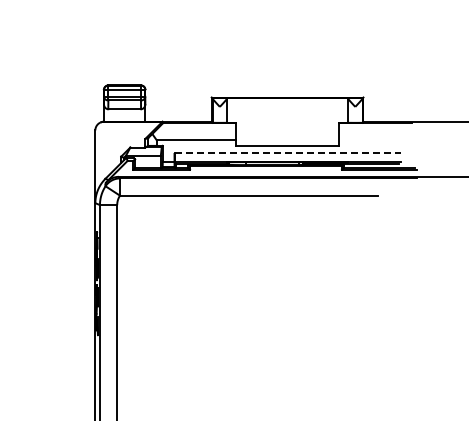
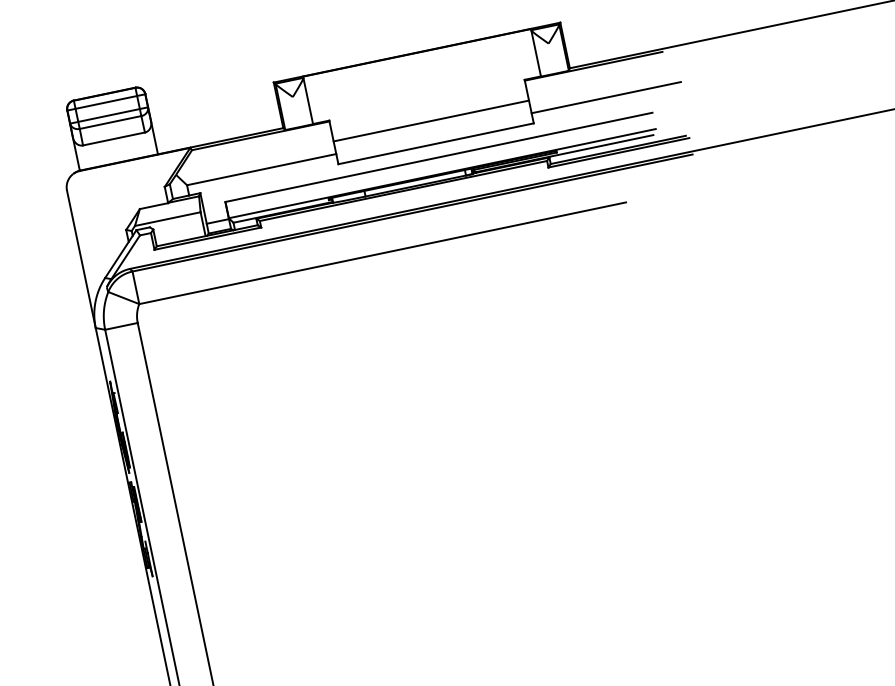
line: (287, 133) -> (431, 120), added
line: (378, 140) -> (605, 97), added
line: (288, 152) -> (440, 156), dashed -> solid

